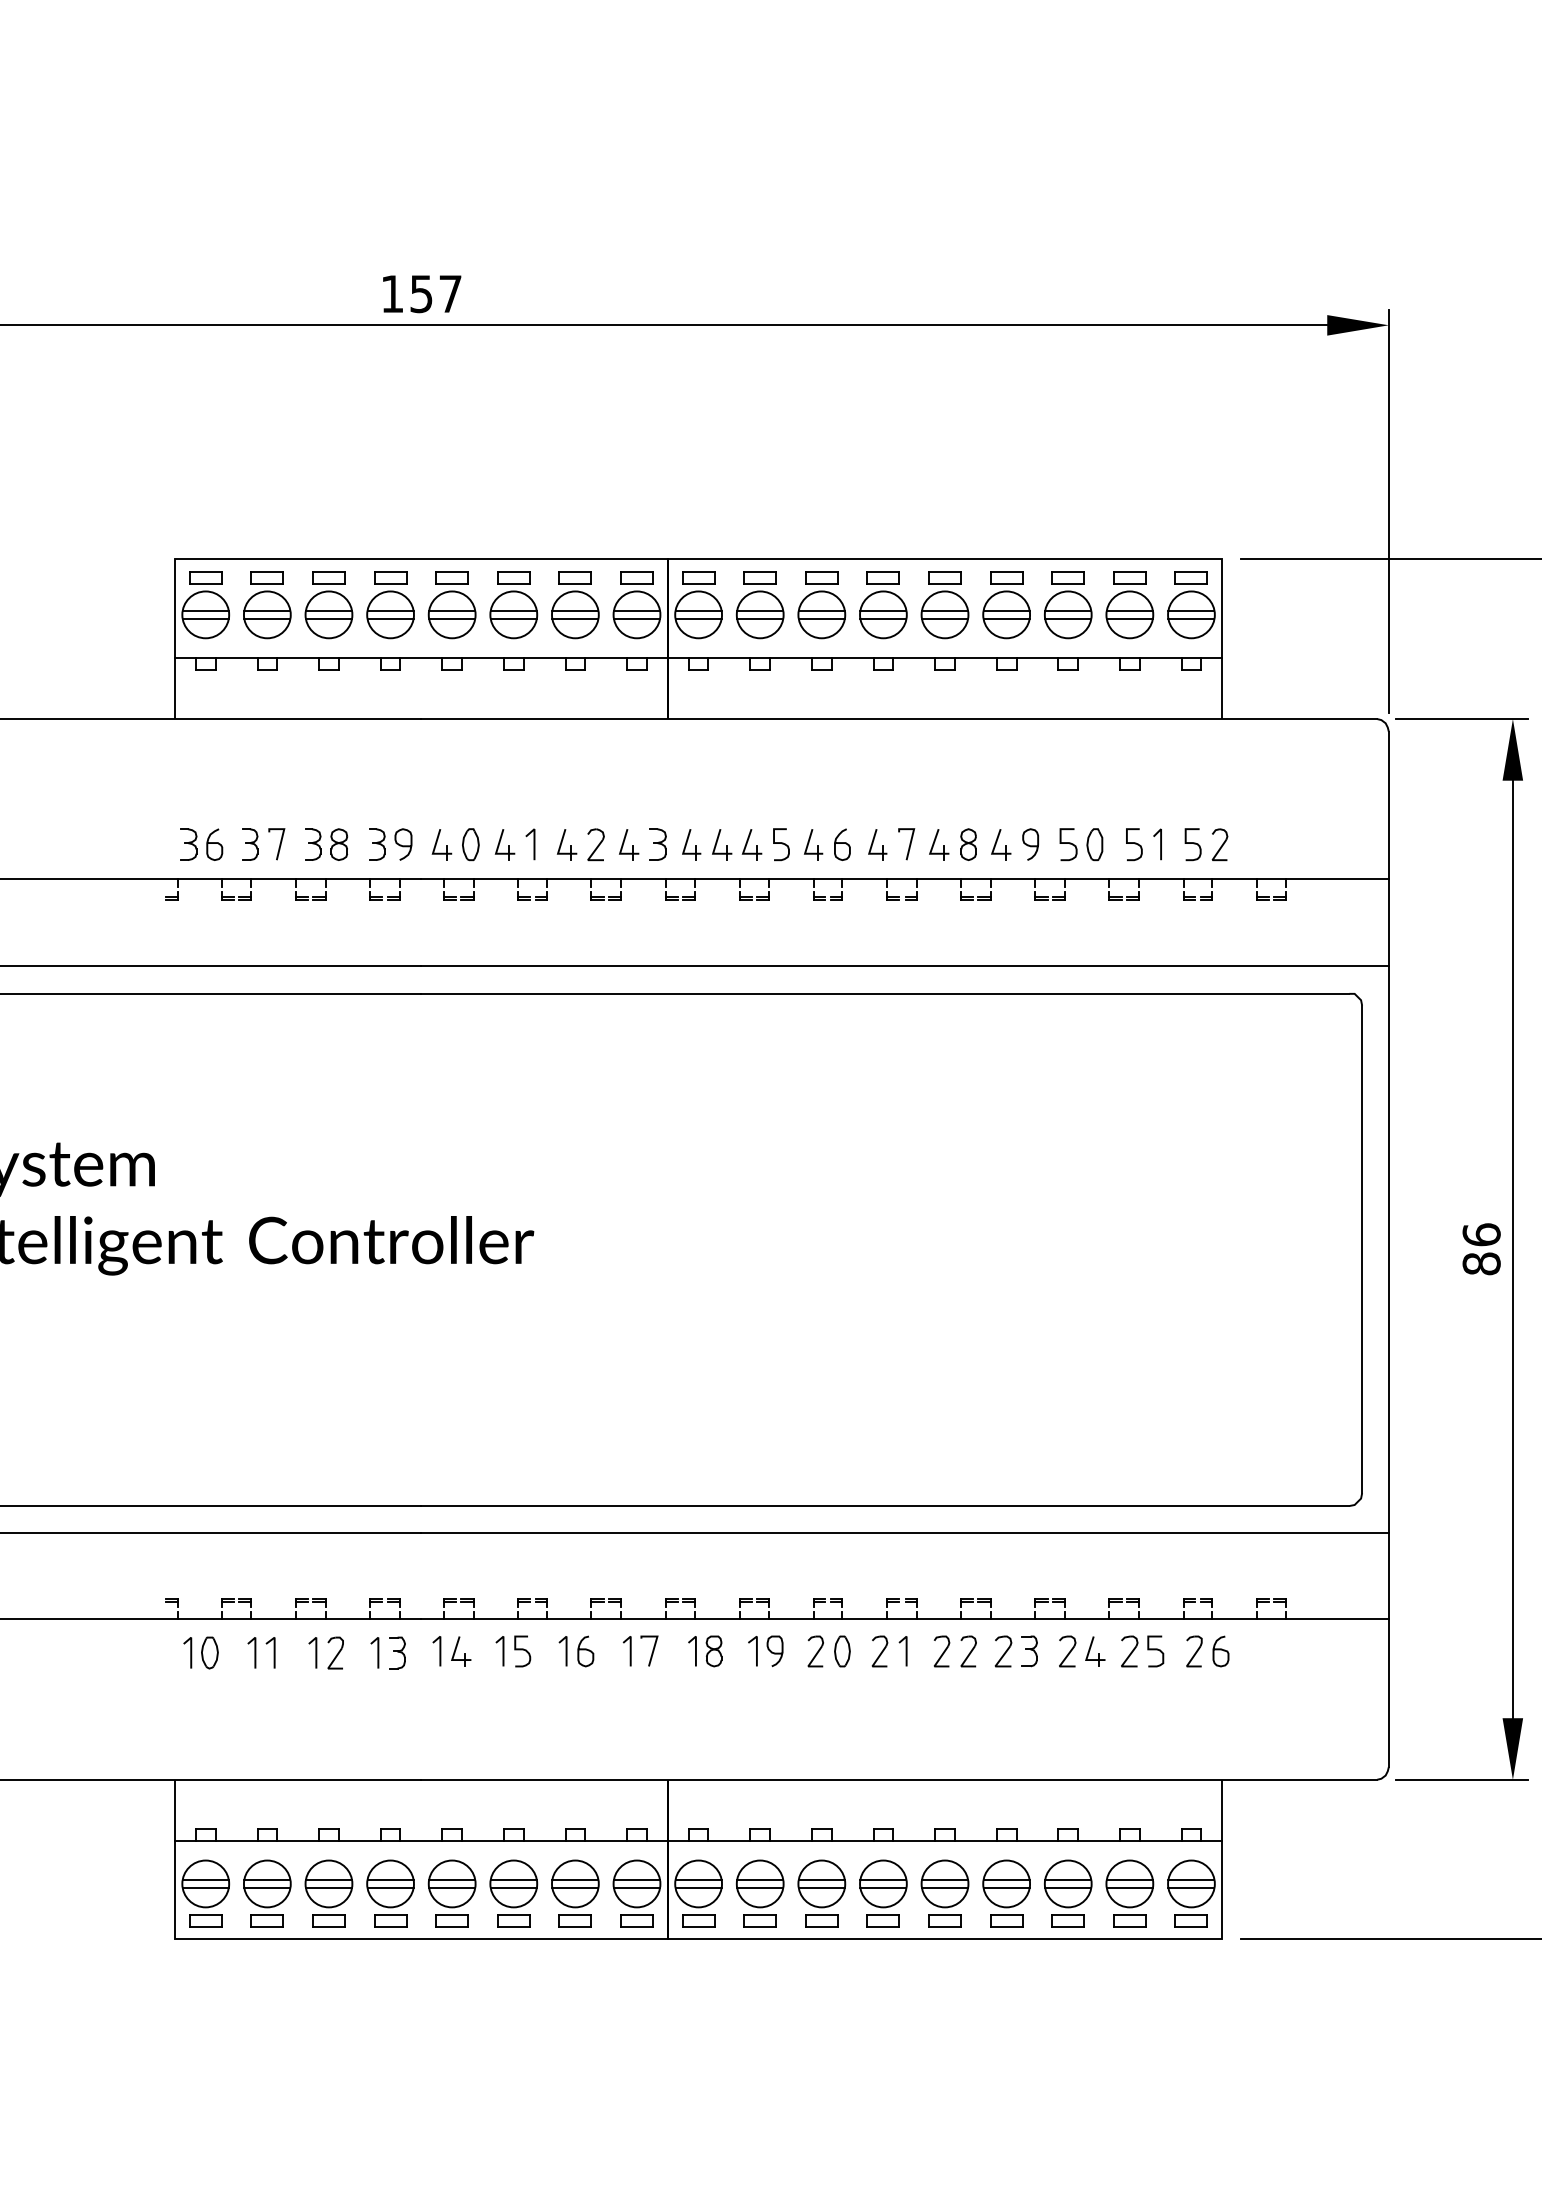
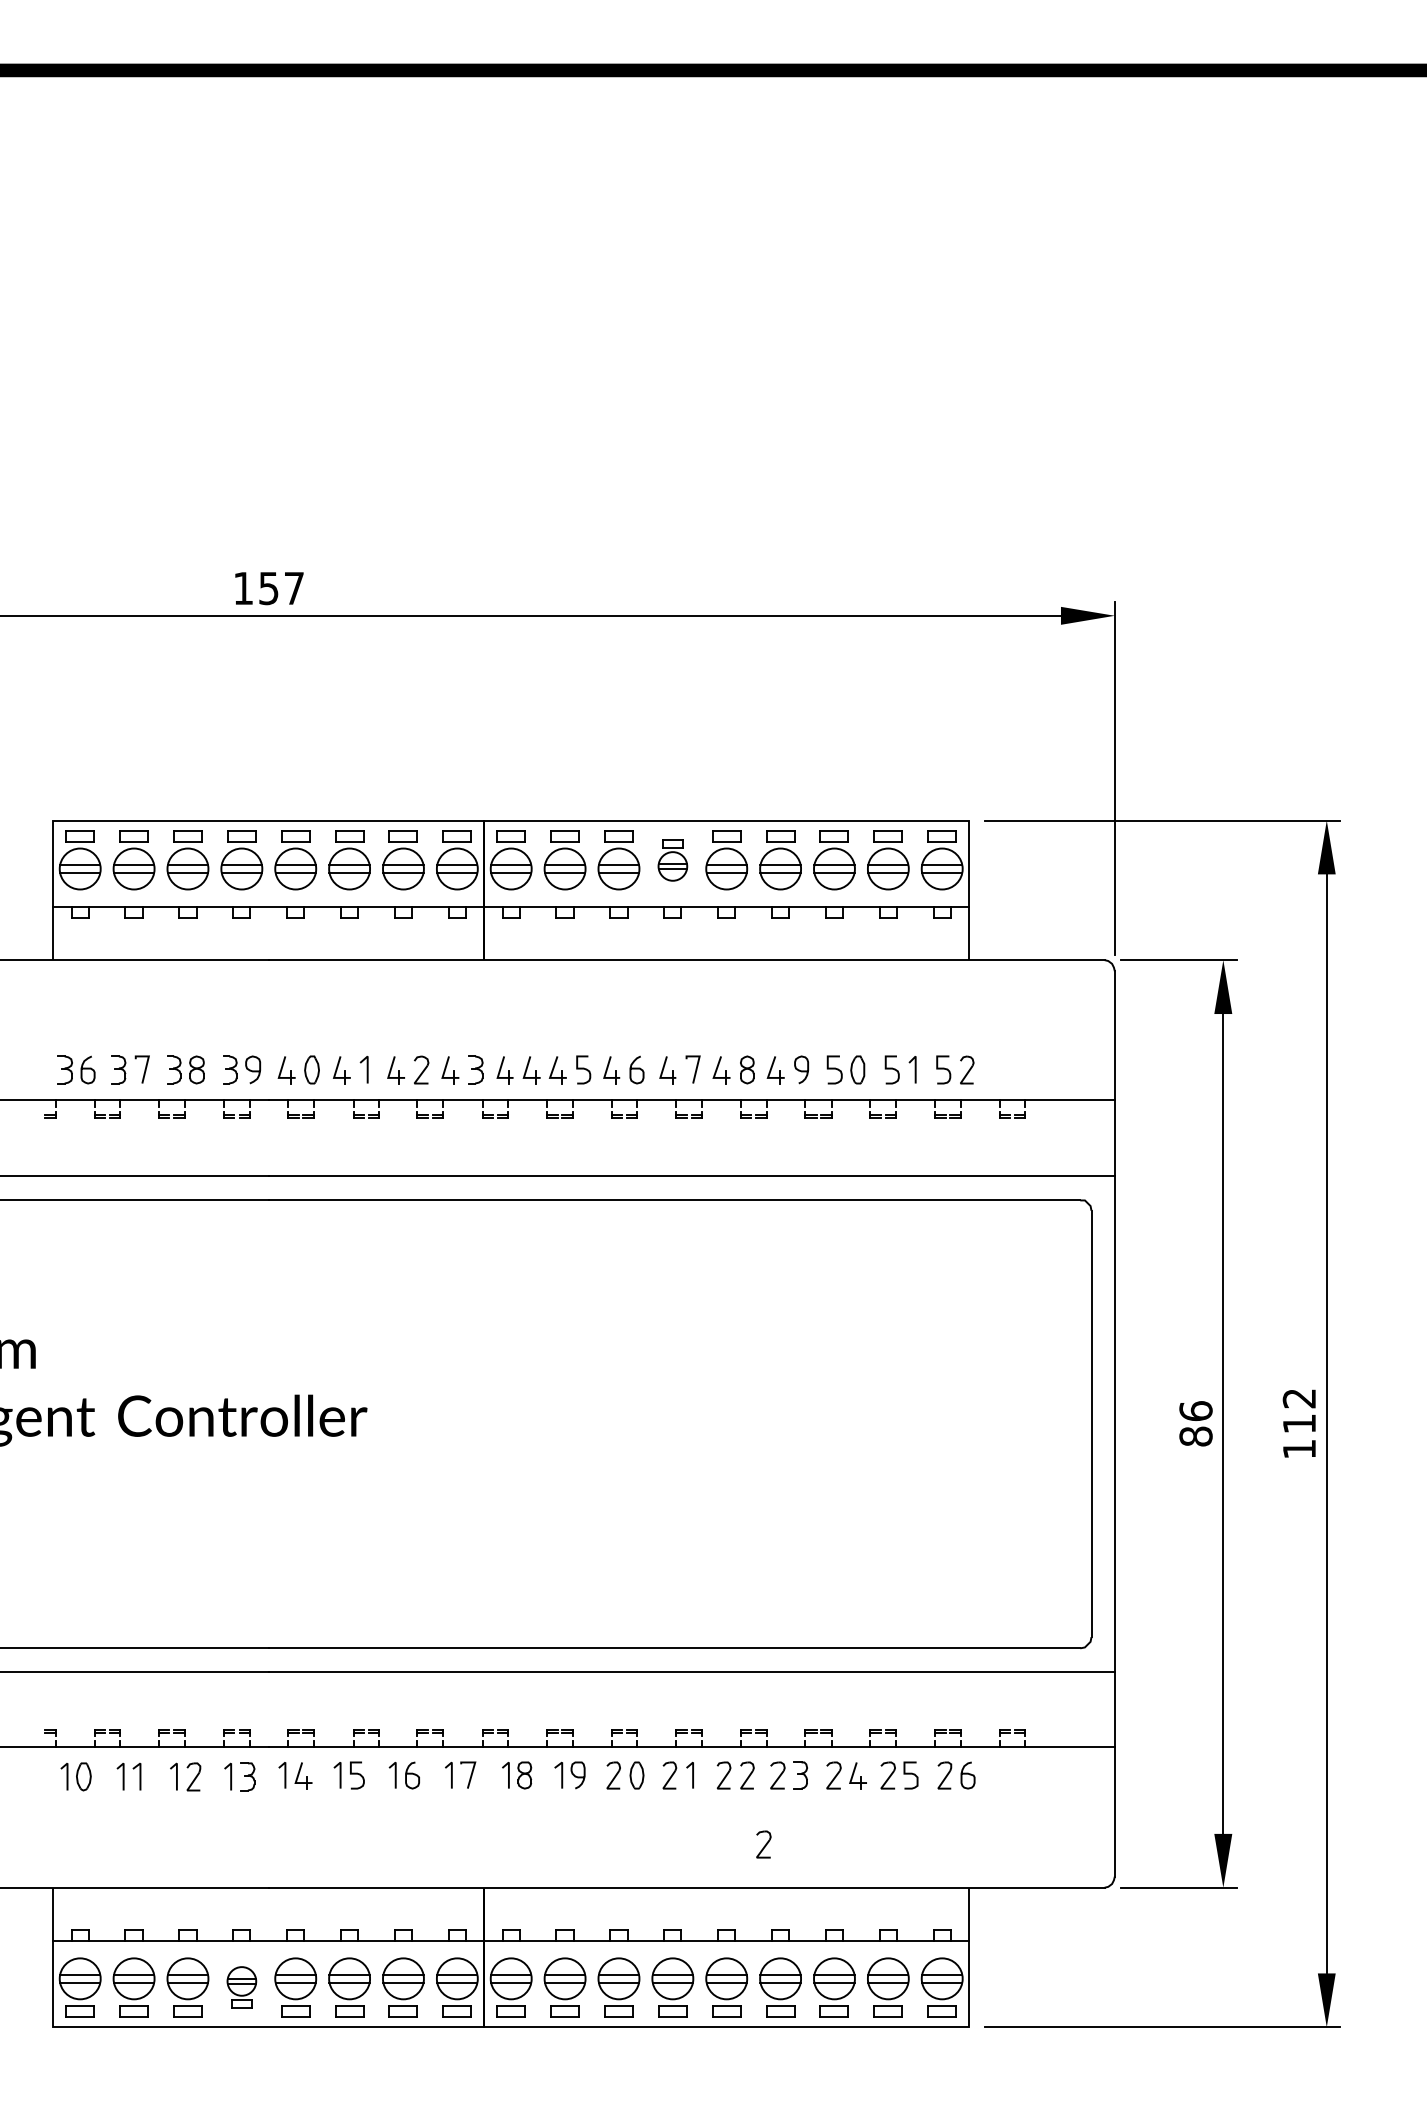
part: (883, 605) -> (672, 860), size x0.7
part: (987, 1730) -> (763, 1844), added
part: (390, 1893) -> (241, 1987), size x0.7

